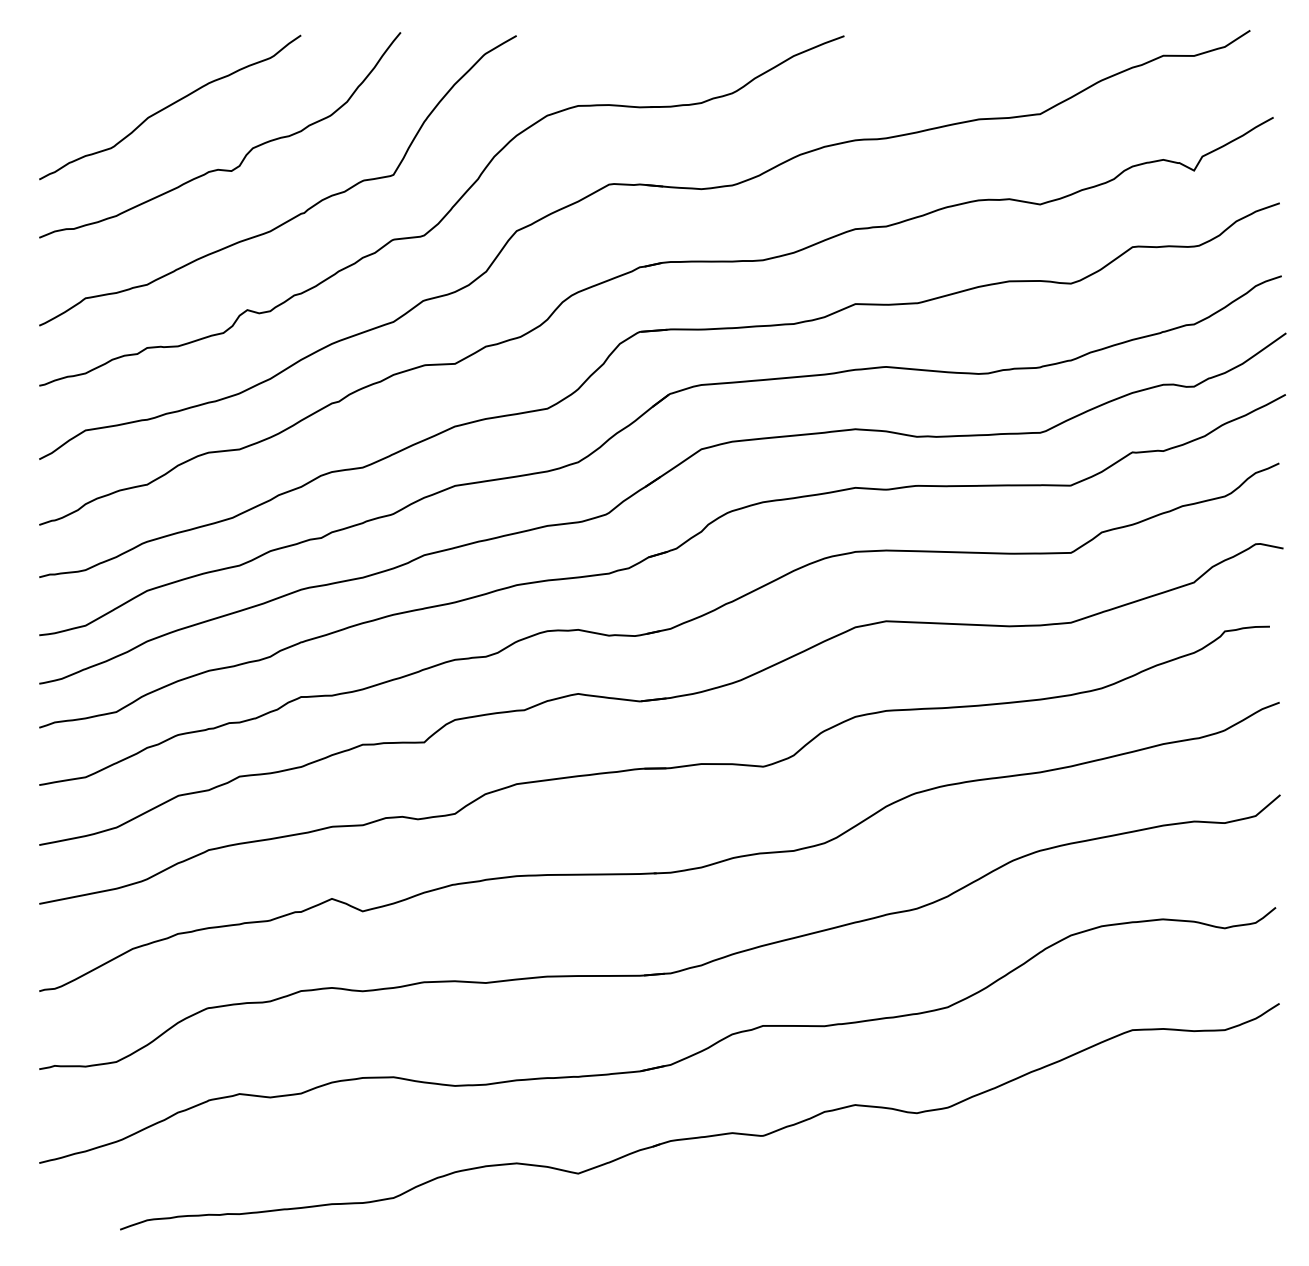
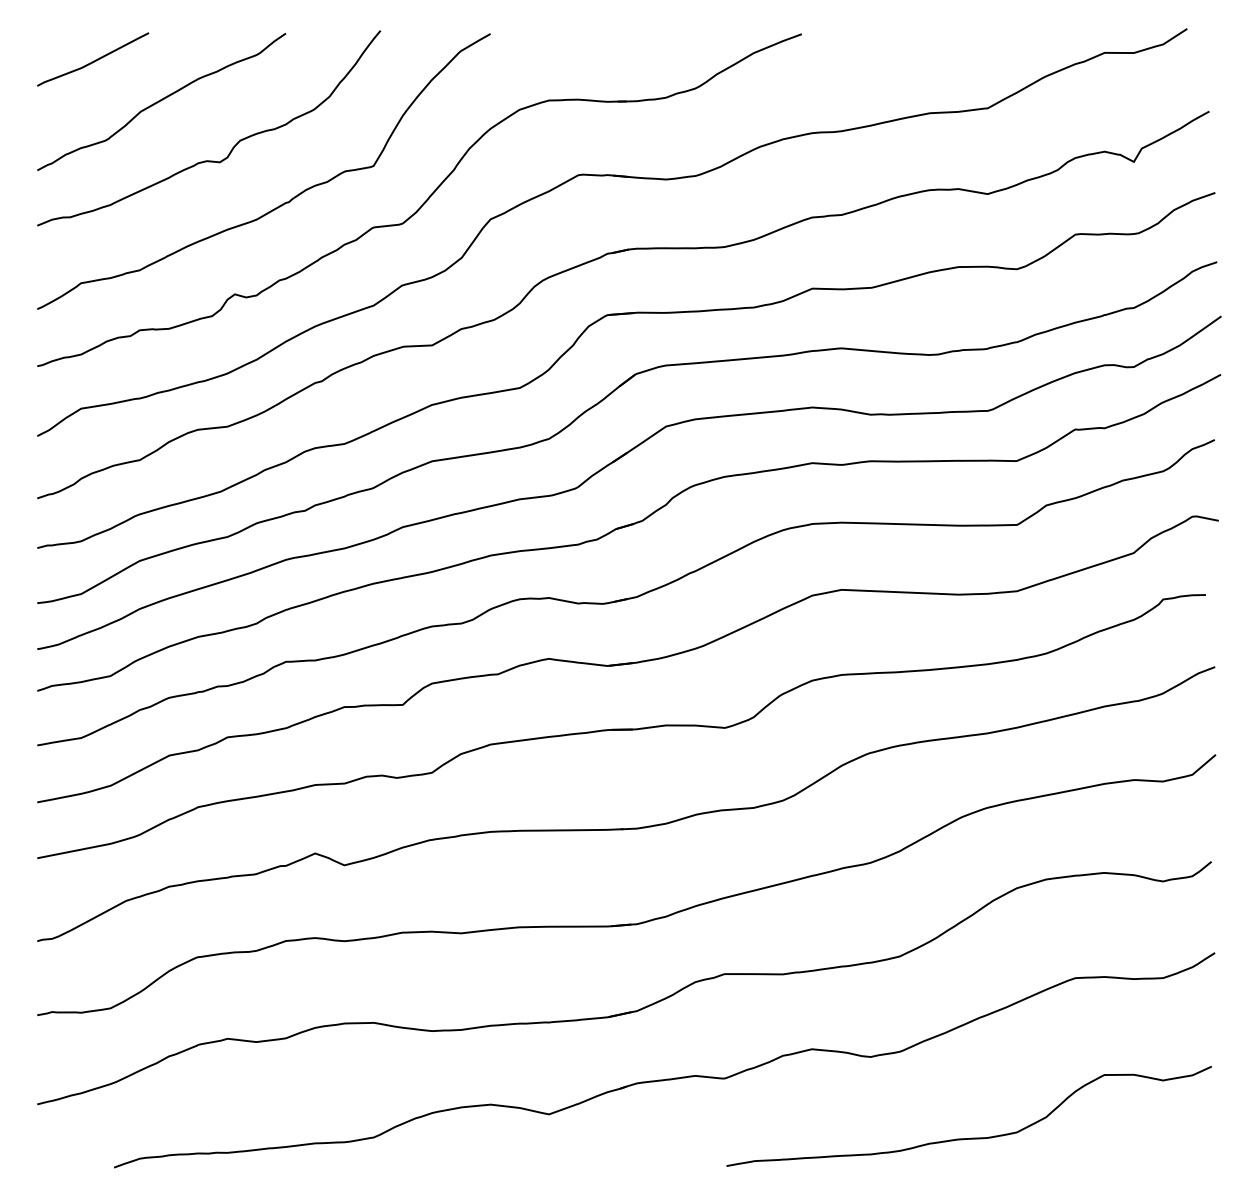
curve: (99, 63) -> (94, 60), added
curve: (1020, 1198) -> (969, 1137), added

